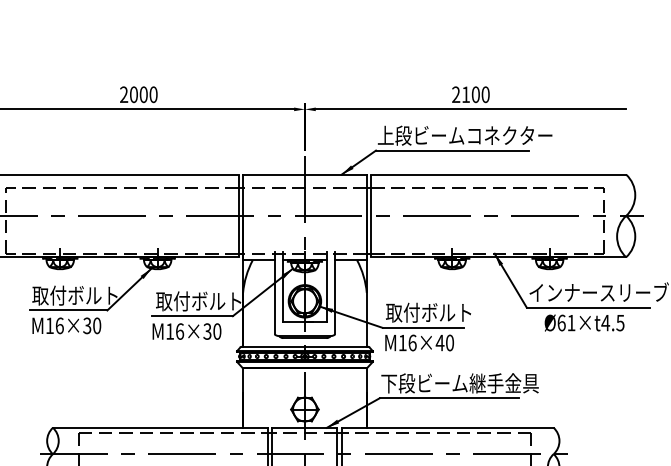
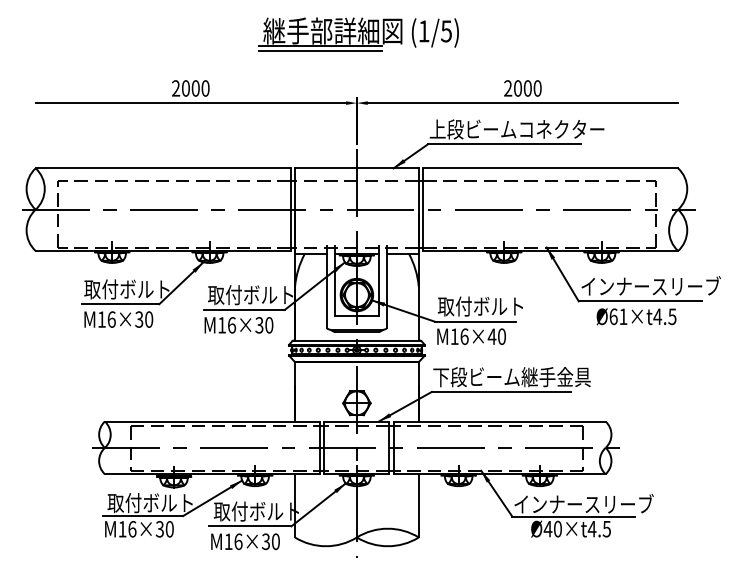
part: (306, 40) -> (358, 34), added
text: (465, 94) -> (517, 88), 2100 -> 2000

